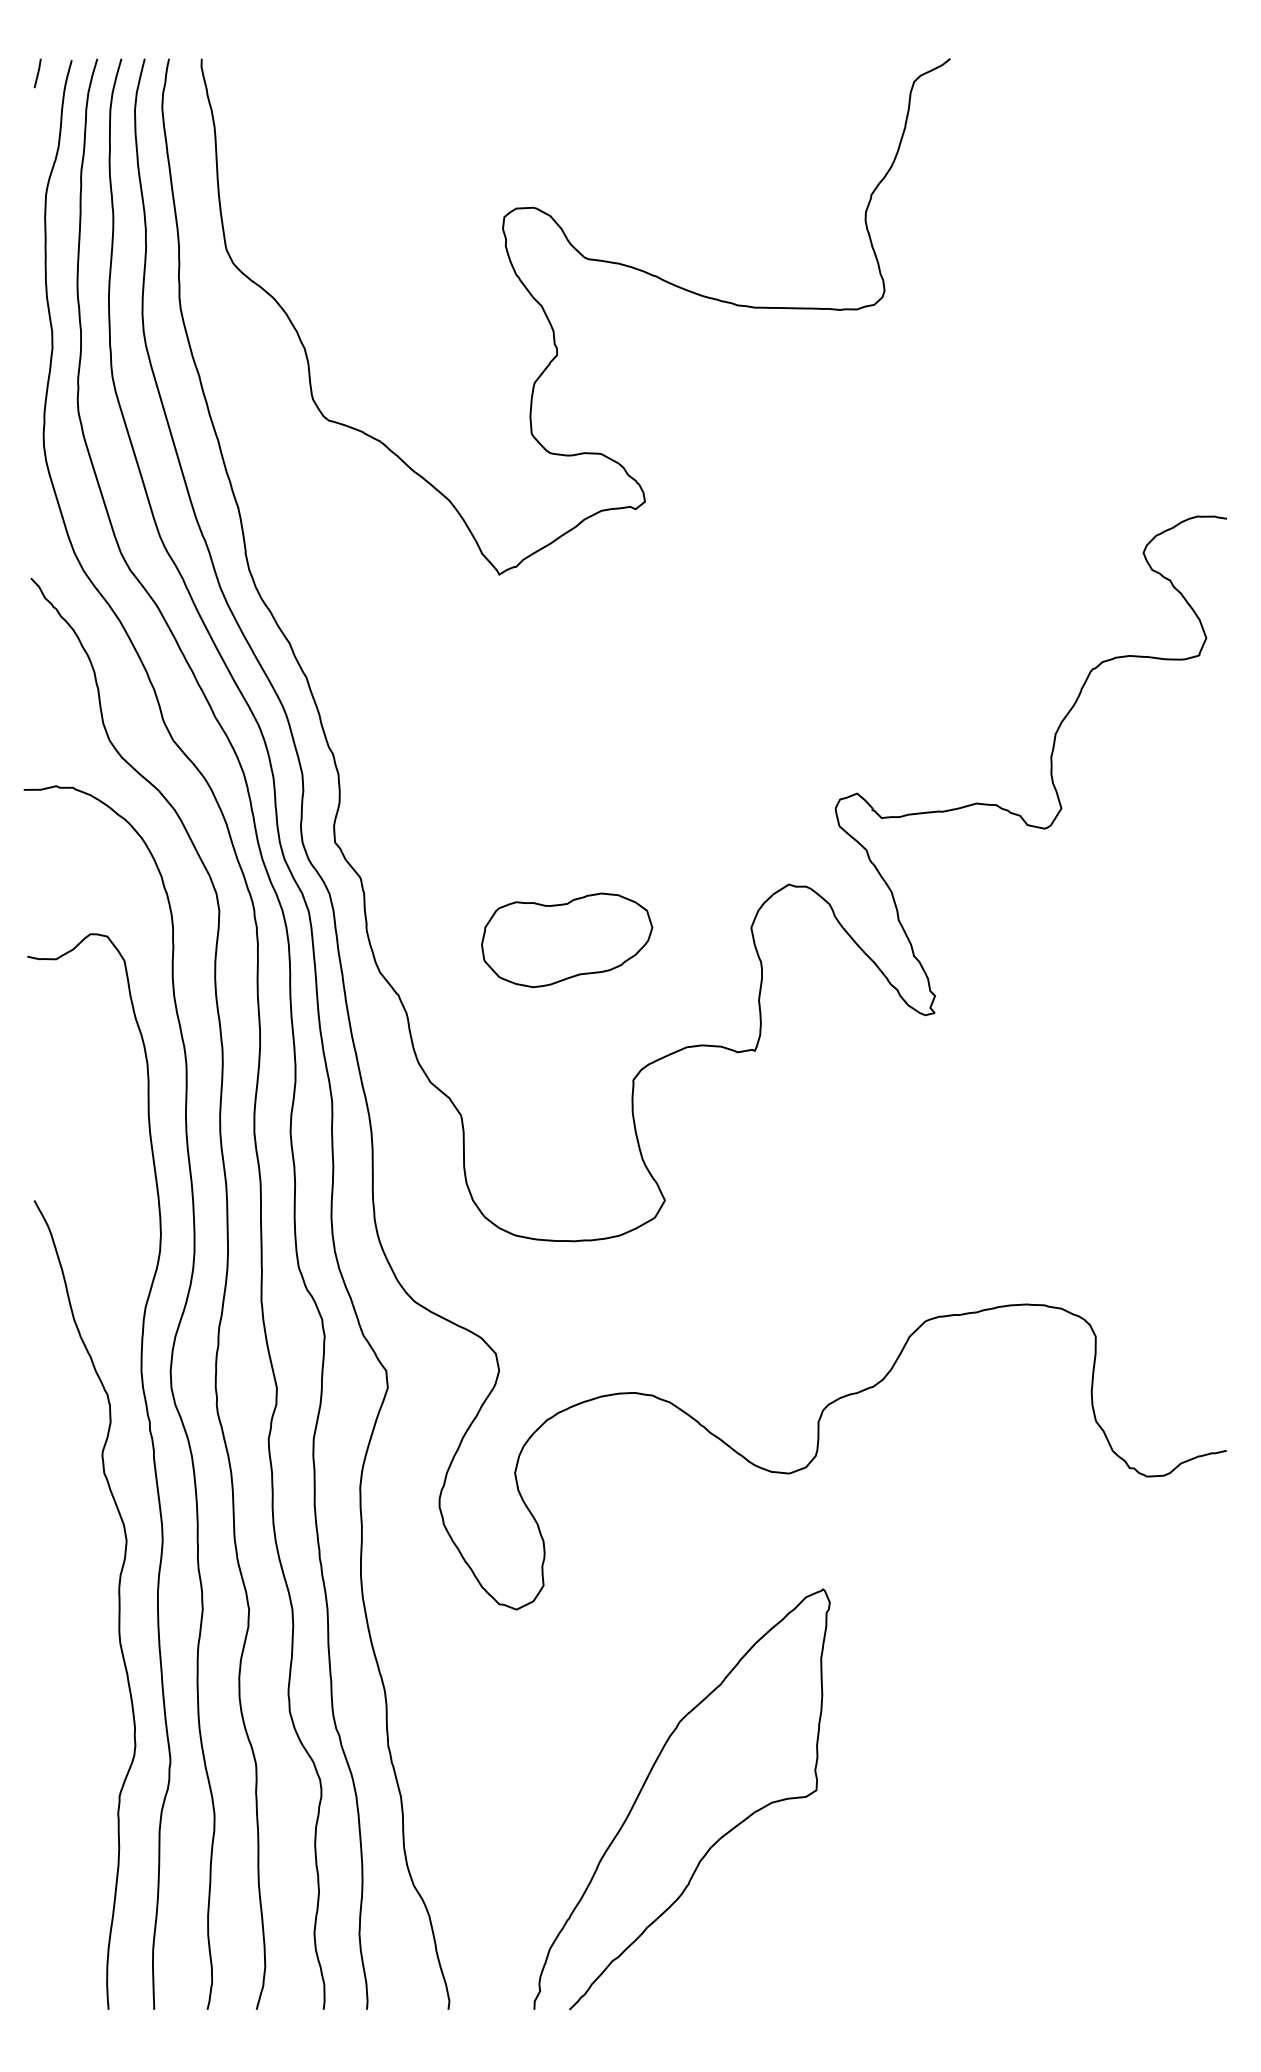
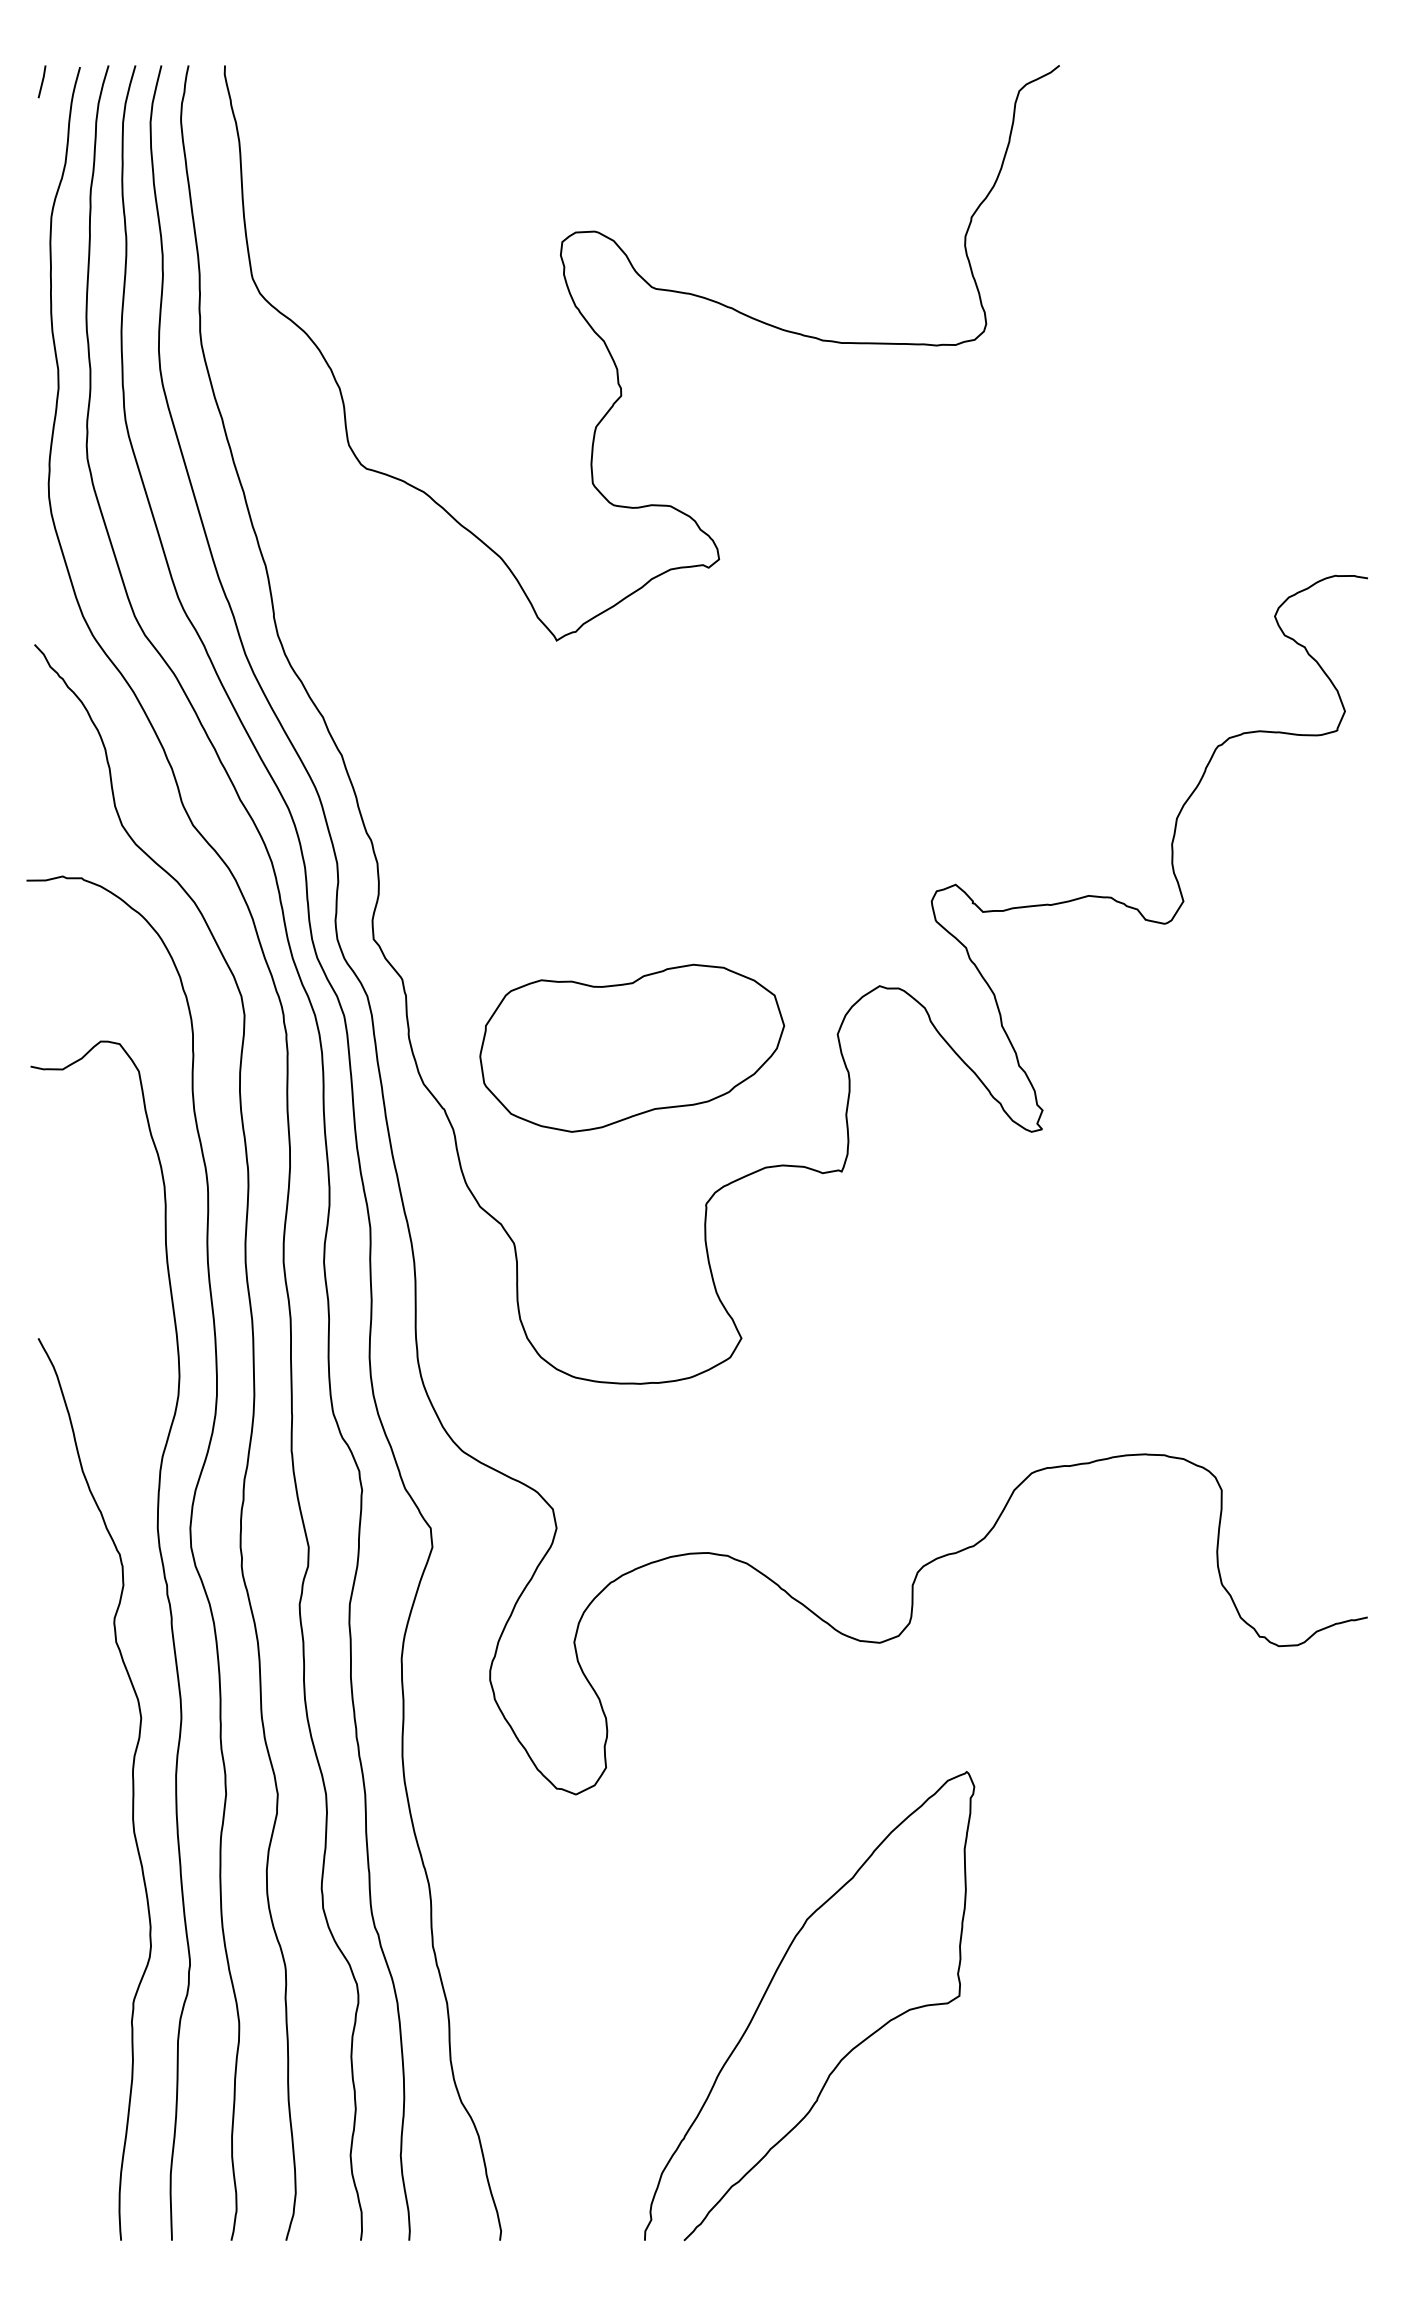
part: (567, 940) -> (632, 1048), size x1.6
curve: (646, 1781) -> (769, 1986), moved

